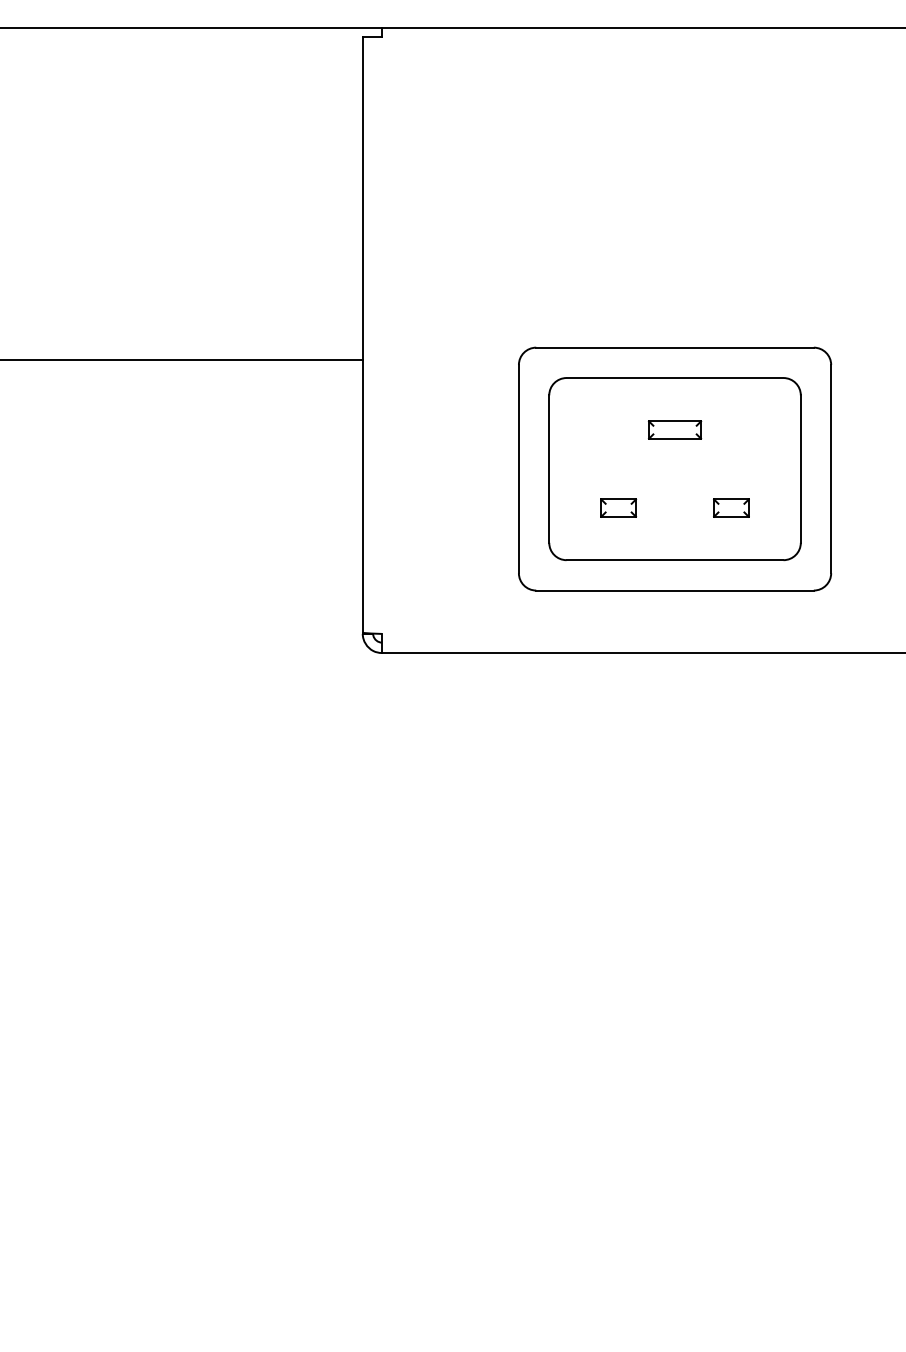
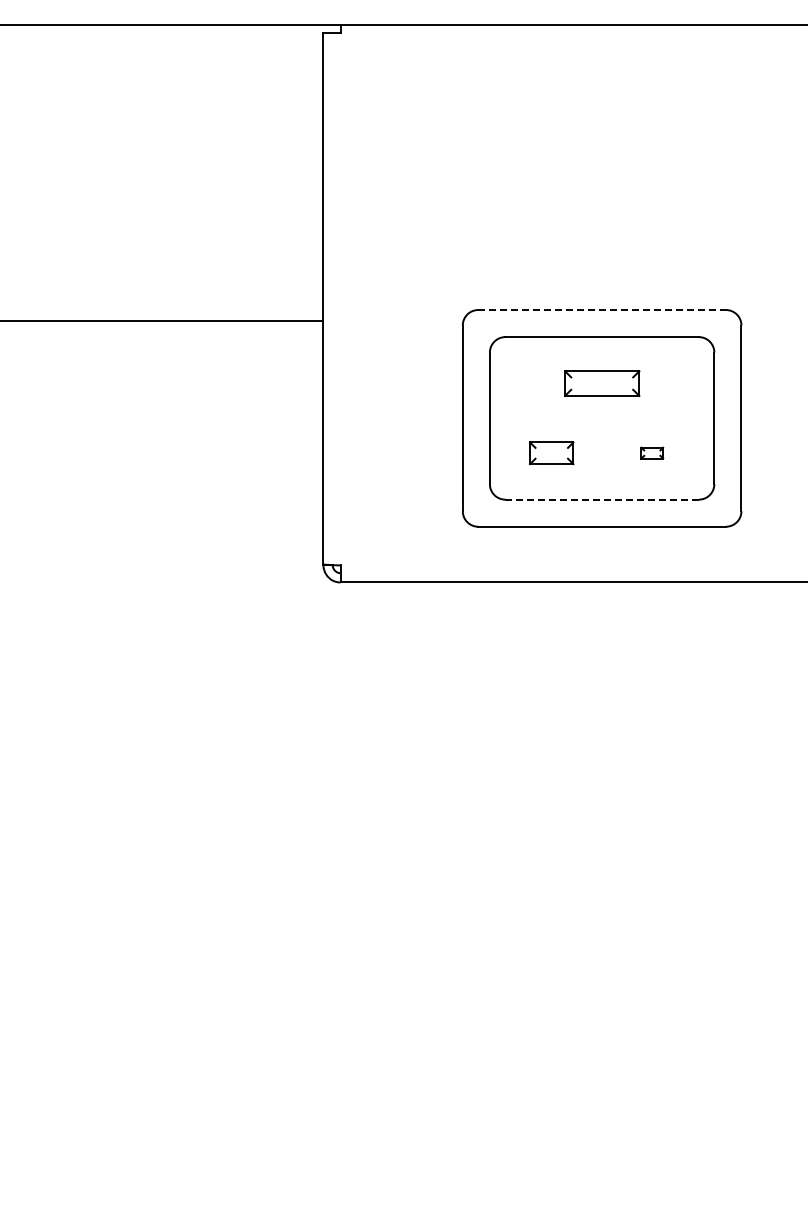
line: (675, 348) -> (602, 310), solid -> dashed
part: (674, 430) -> (601, 383), size x1.6
part: (618, 507) -> (551, 452), size x1.4
part: (730, 507) -> (651, 452), size x0.7
line: (675, 560) -> (602, 499), solid -> dashed

